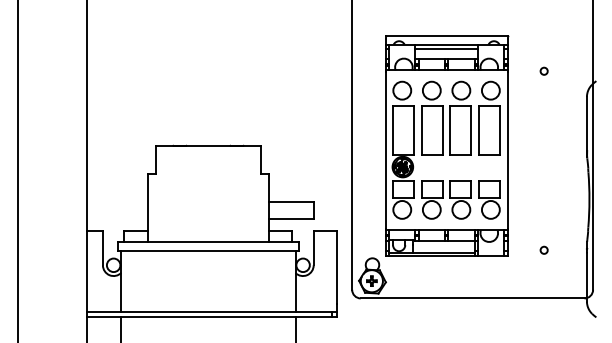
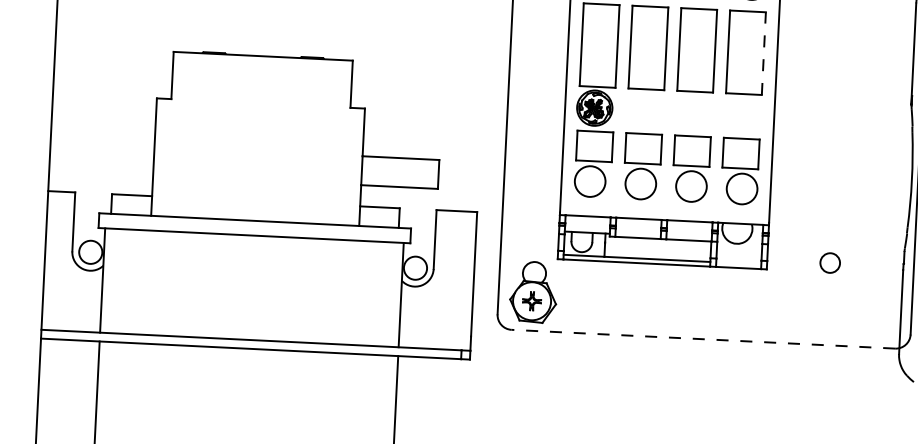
line: (499, 130) -> (763, 53), solid -> dashed
circle: (543, 249) -> (828, 261), size x1.6
line: (472, 298) -> (703, 339), solid -> dashed

